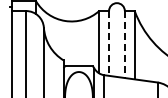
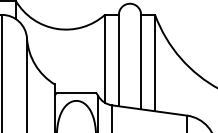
line: (109, 43) -> (119, 60), dashed -> solid
line: (124, 45) -> (140, 63), dashed -> solid

